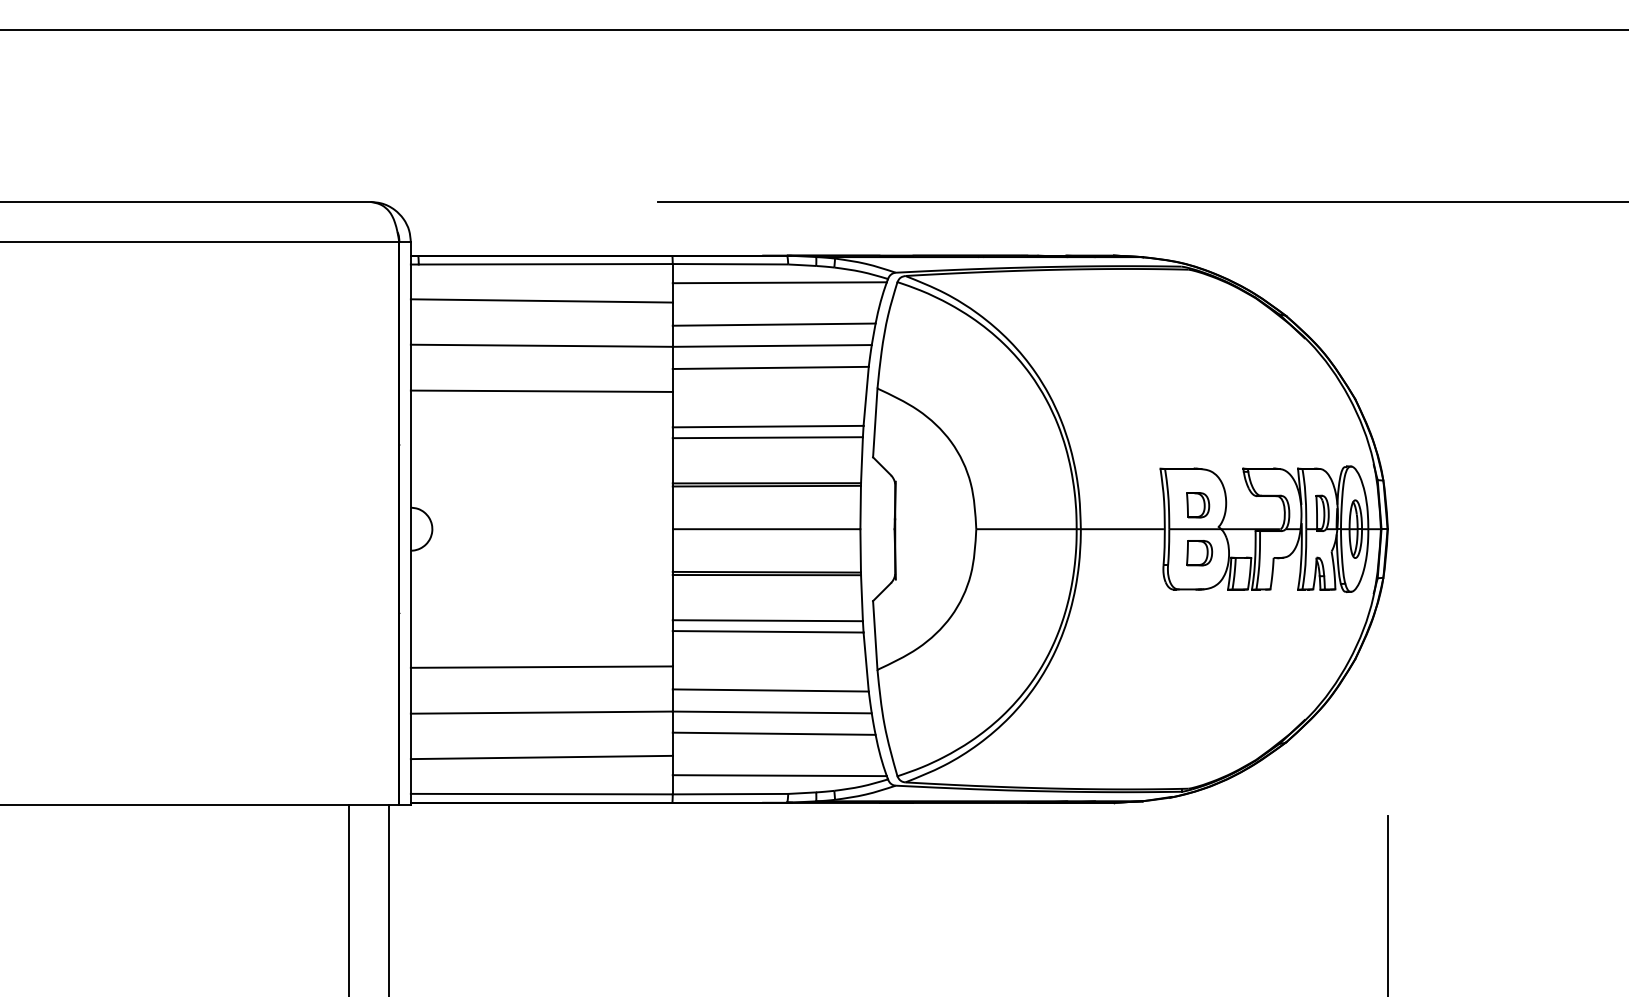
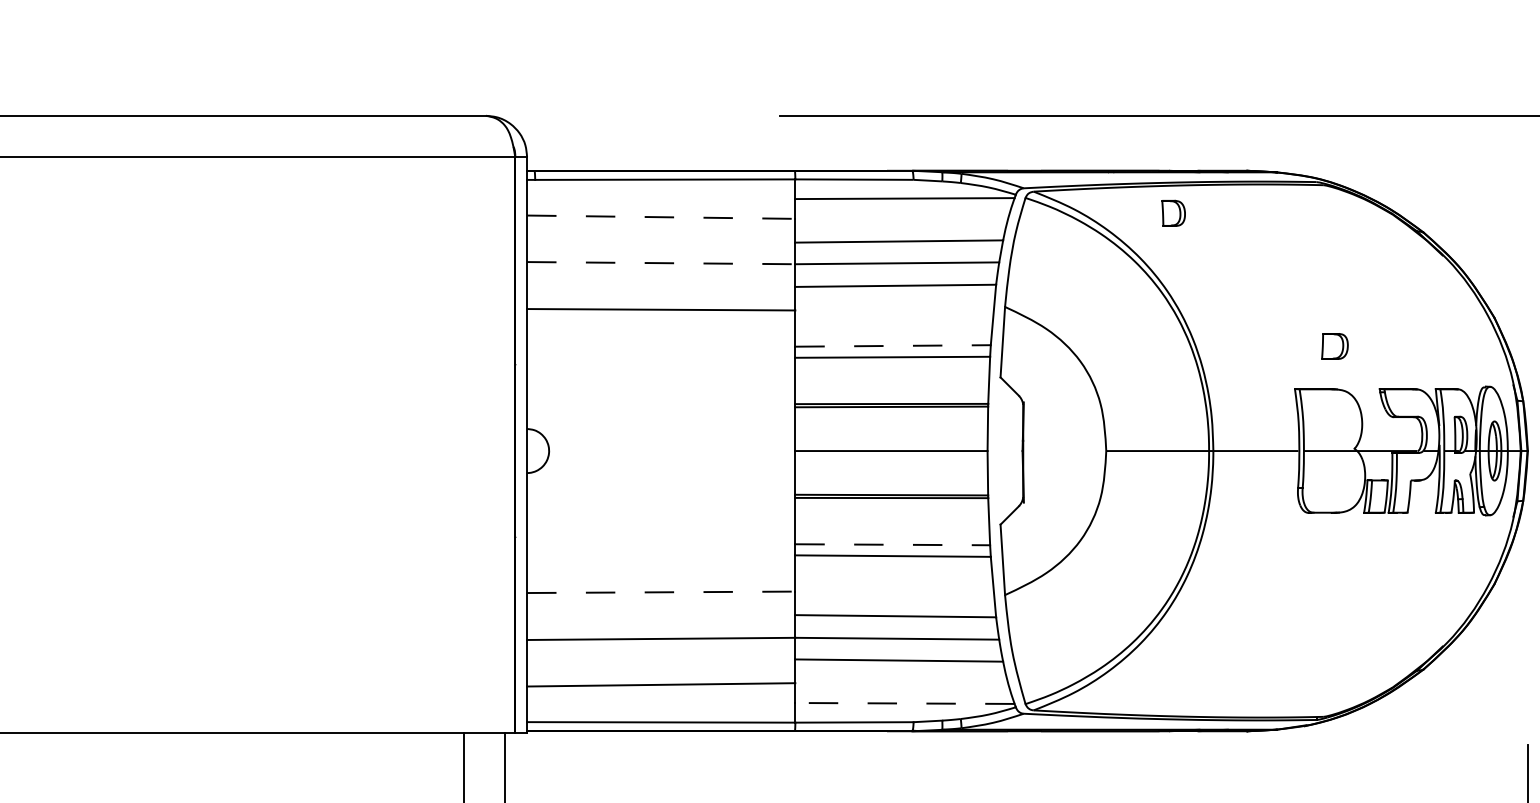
line: (541, 300) -> (660, 216), solid -> dashed
line: (541, 345) -> (660, 262), solid -> dashed
line: (768, 426) -> (893, 345), solid -> dashed
part: (1198, 505) -> (1174, 213), moved
part: (1199, 553) -> (1334, 346), moved
line: (768, 620) -> (893, 544), solid -> dashed
line: (541, 667) -> (660, 592), solid -> dashed
line: (779, 775) -> (904, 703), solid -> dashed

